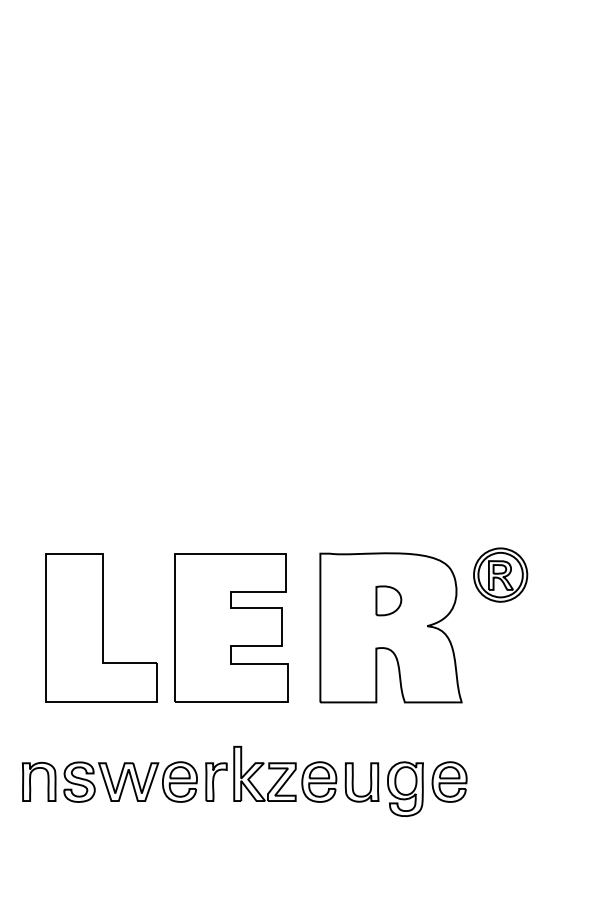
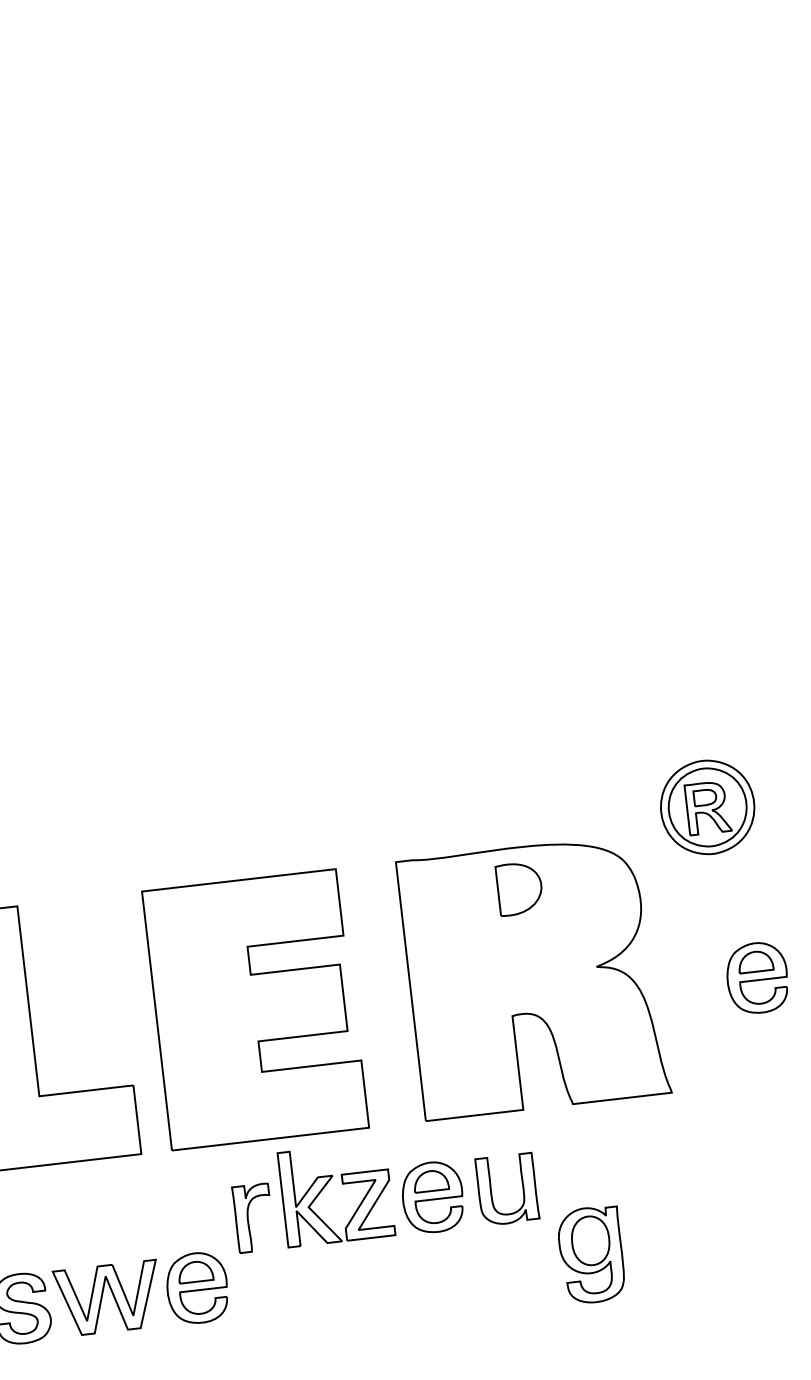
part: (500, 574) -> (707, 806), moved
part: (388, 600) -> (519, 888), moved
part: (292, 773) -> (384, 1187), moved
part: (449, 781) -> (757, 977), moved

